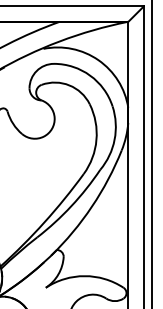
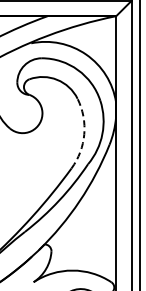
arc: (96, 140) -> (84, 134), solid -> dashed

